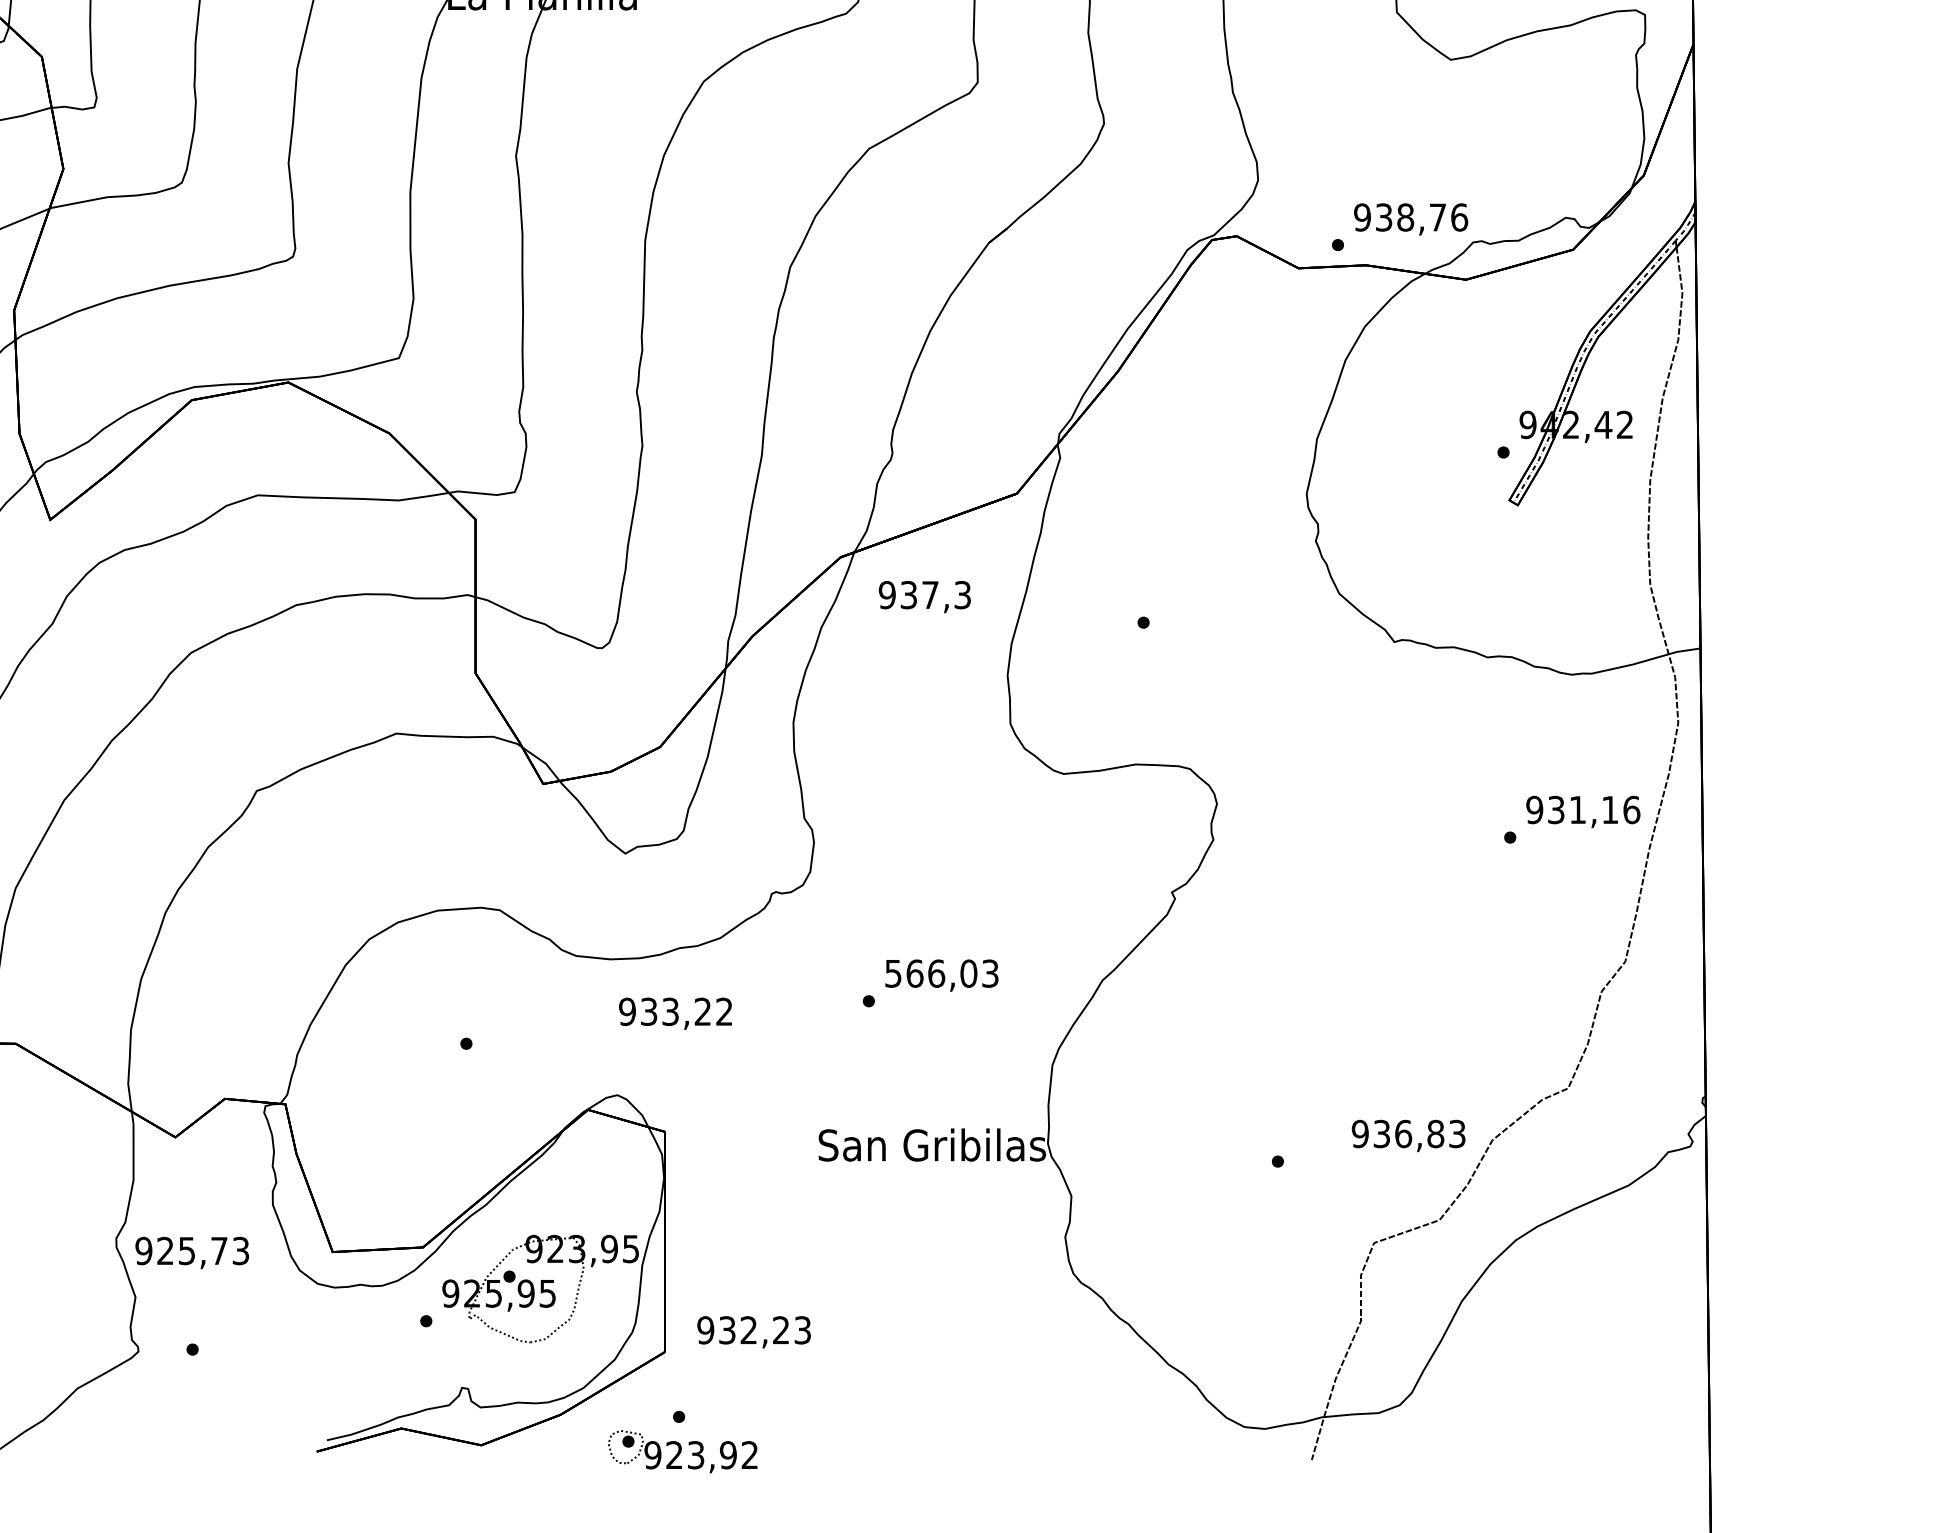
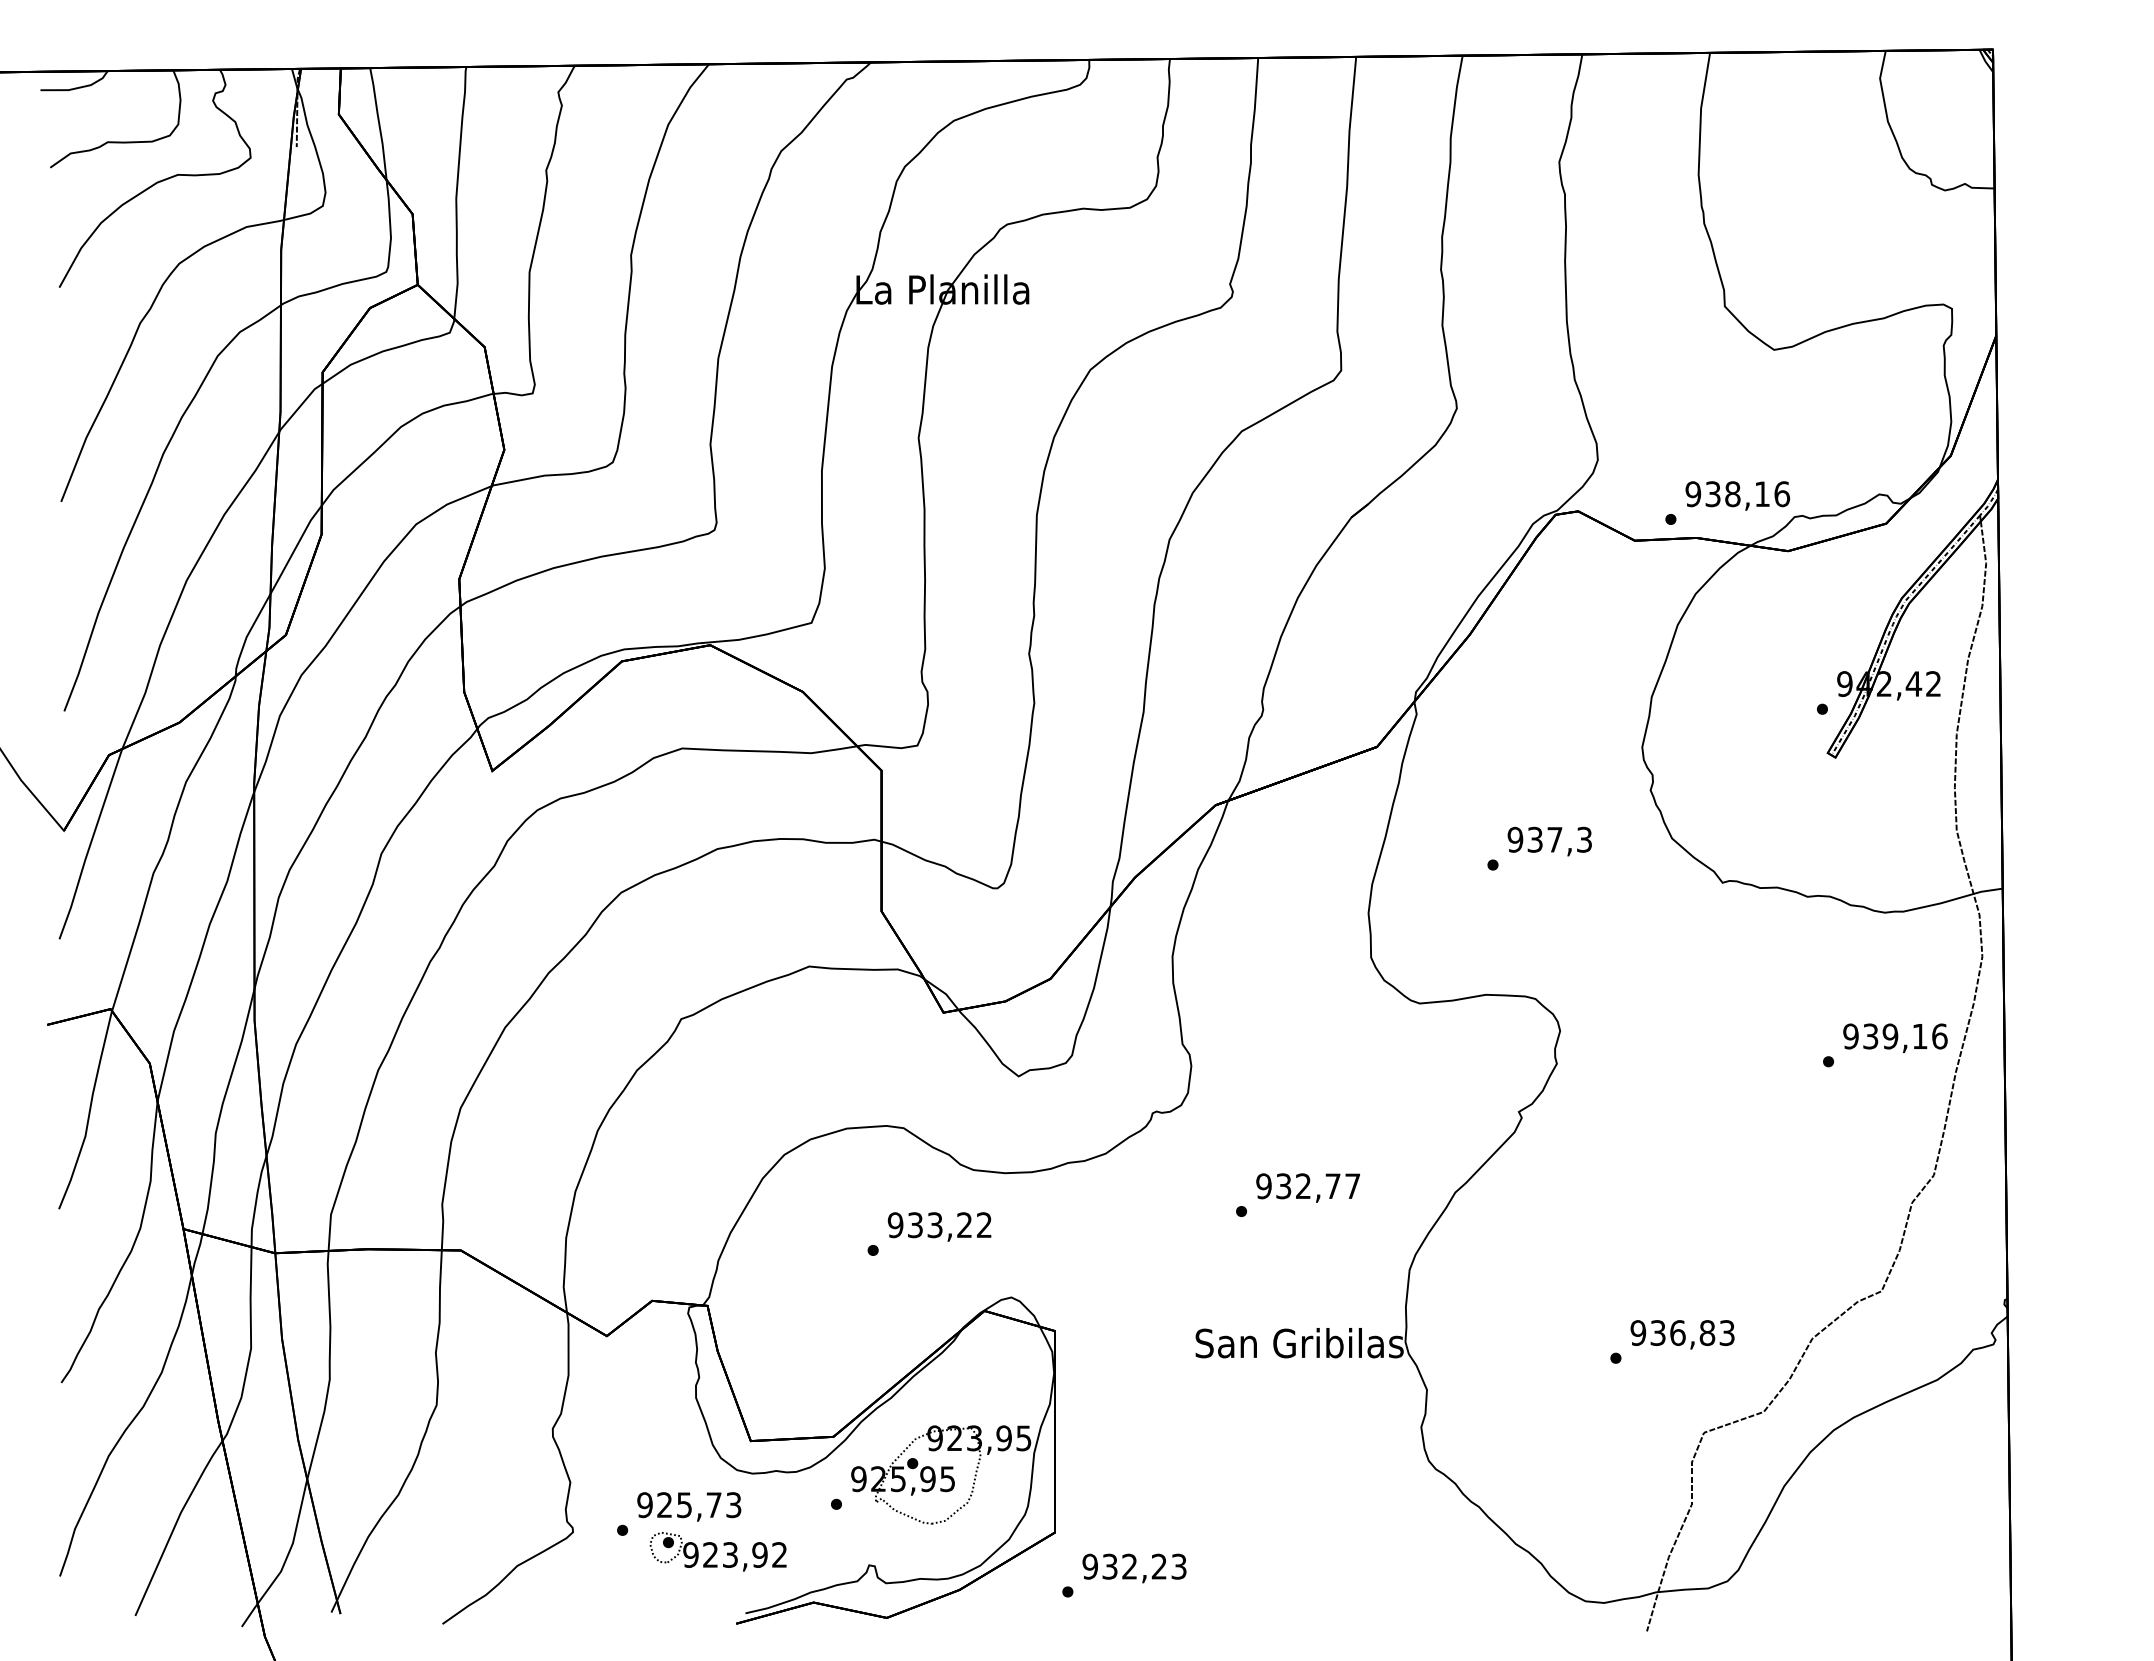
text: (1438, 216) -> (1762, 493), 938,76 -> 938,16
text: (924, 596) -> (1549, 841), moved
text: (1577, 810) -> (1890, 1036), 931,16 -> 939,16
text: (942, 973) -> (1308, 1186), 566,03 -> 932,77
text: (675, 1013) -> (939, 1226), moved
text: (1408, 1135) -> (1682, 1334), moved
text: (192, 1252) -> (689, 1506), moved
text: (754, 1332) -> (1134, 1568), moved
part: (681, 1451) -> (717, 1551), moved

